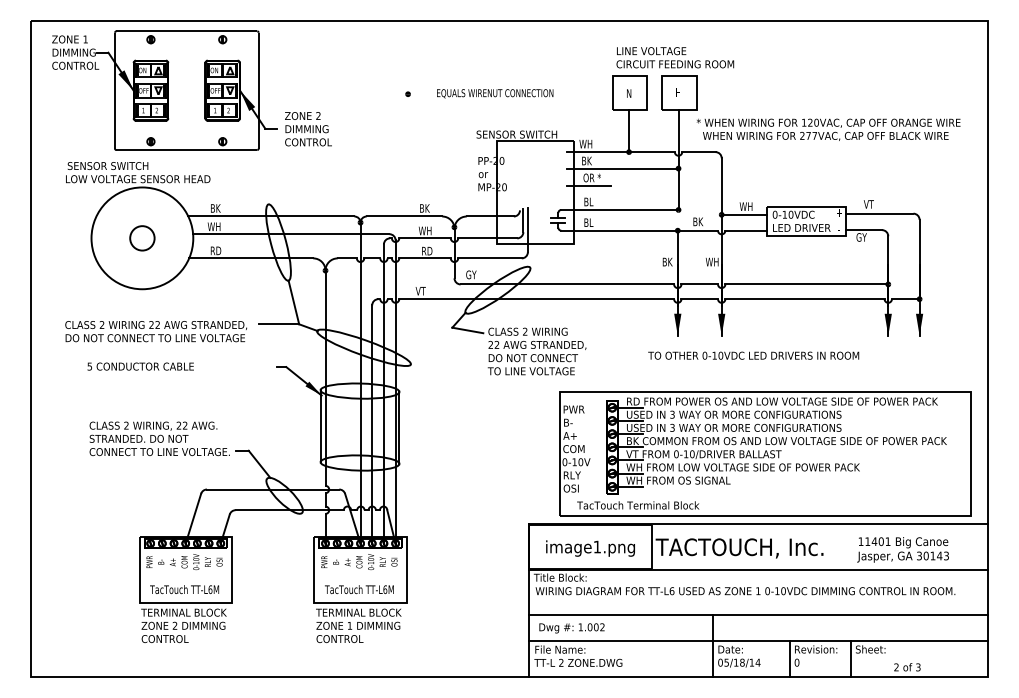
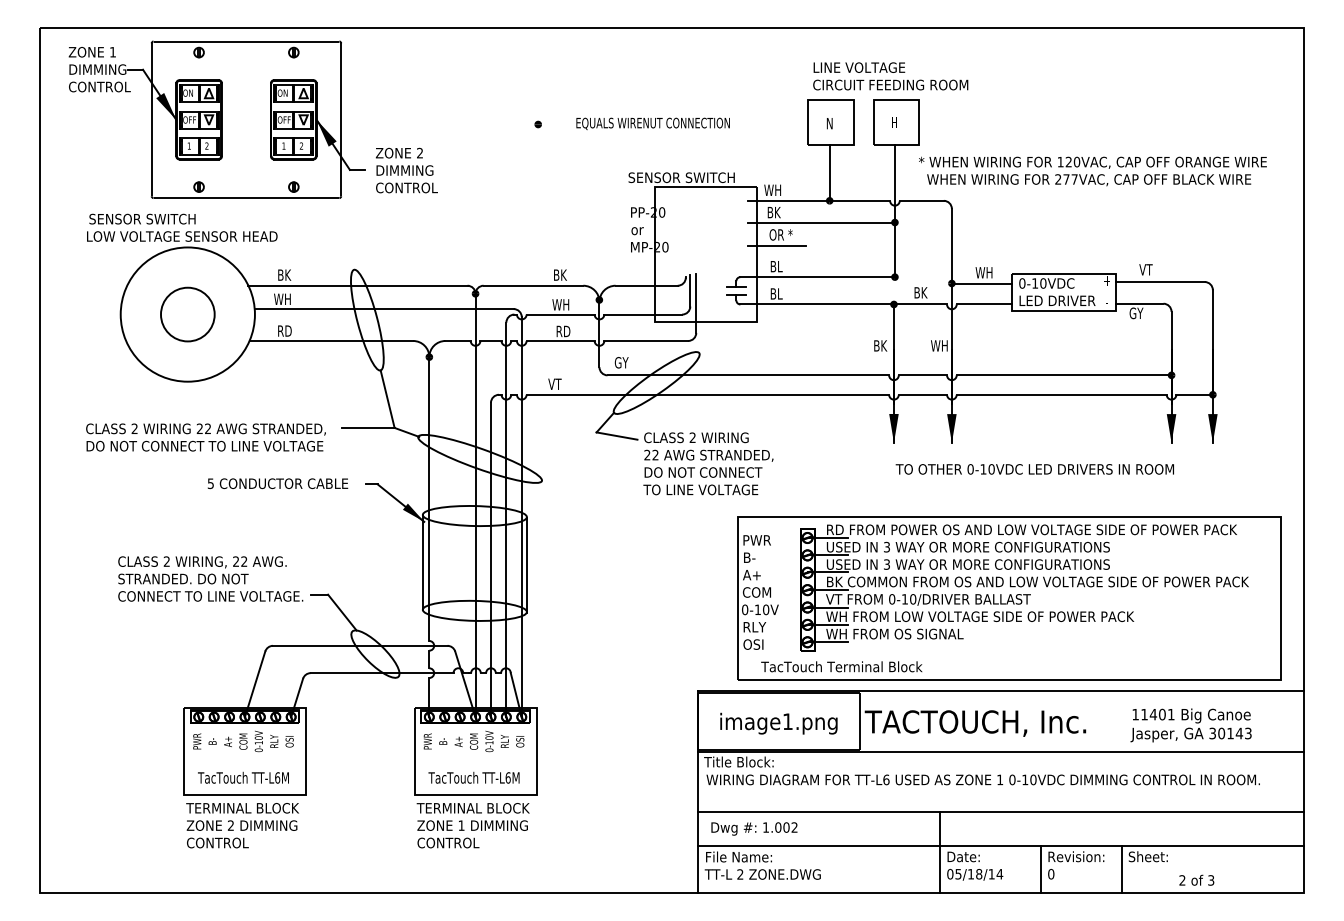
circle: (142, 238) -> (187, 314), size x1.67
text: (753, 355) -> (1034, 469), moved
text: (140, 366) -> (277, 483), moved

